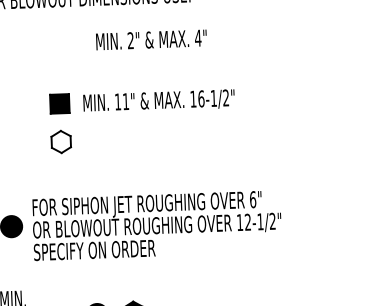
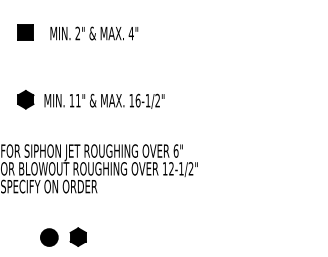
text: (151, 39) -> (94, 33), moved
text: (158, 100) -> (104, 100), moved
part: (59, 103) -> (25, 32), moved
fill: (60, 141) -> (25, 99), added

